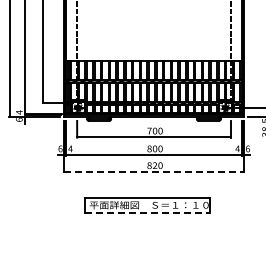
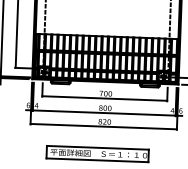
line: (153, 171) -> (103, 126), dashed -> solid
line: (147, 213) -> (97, 160), dashed -> solid

